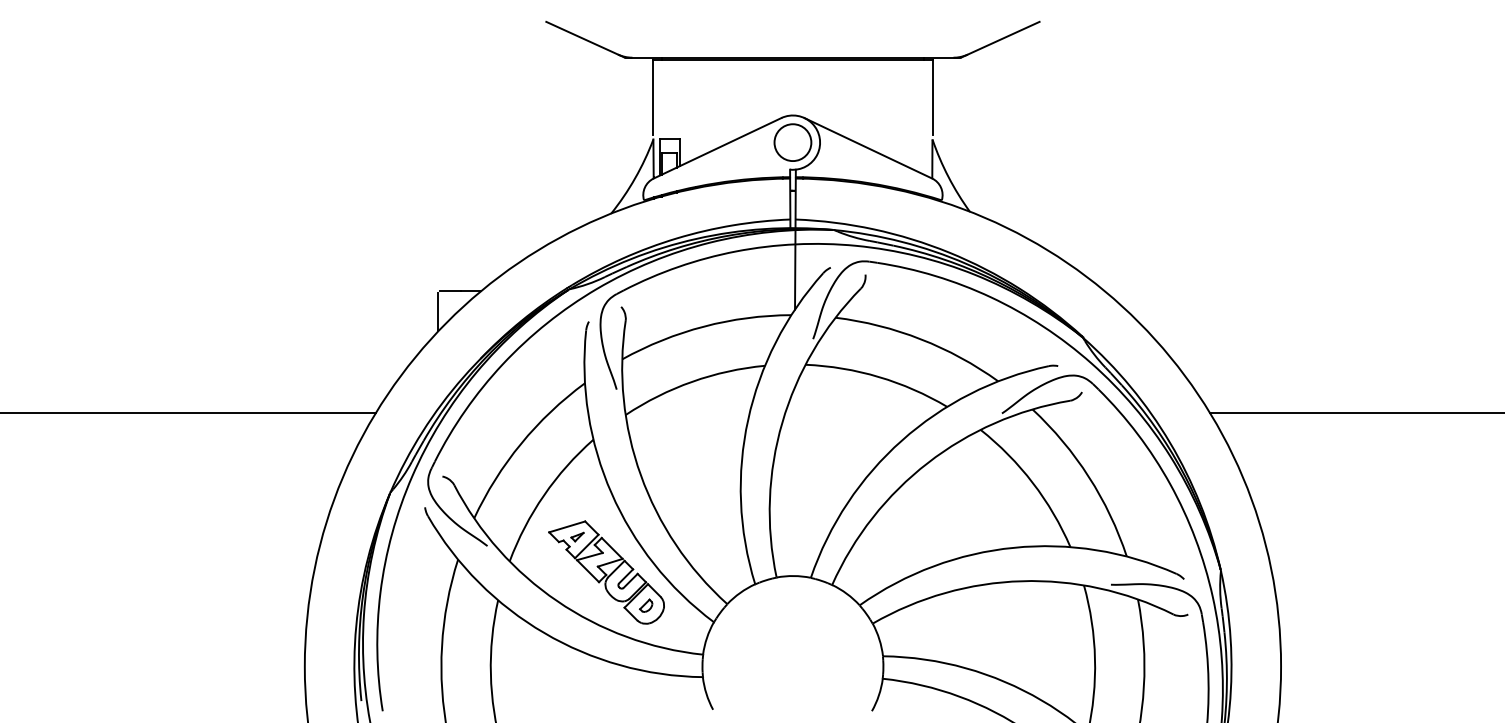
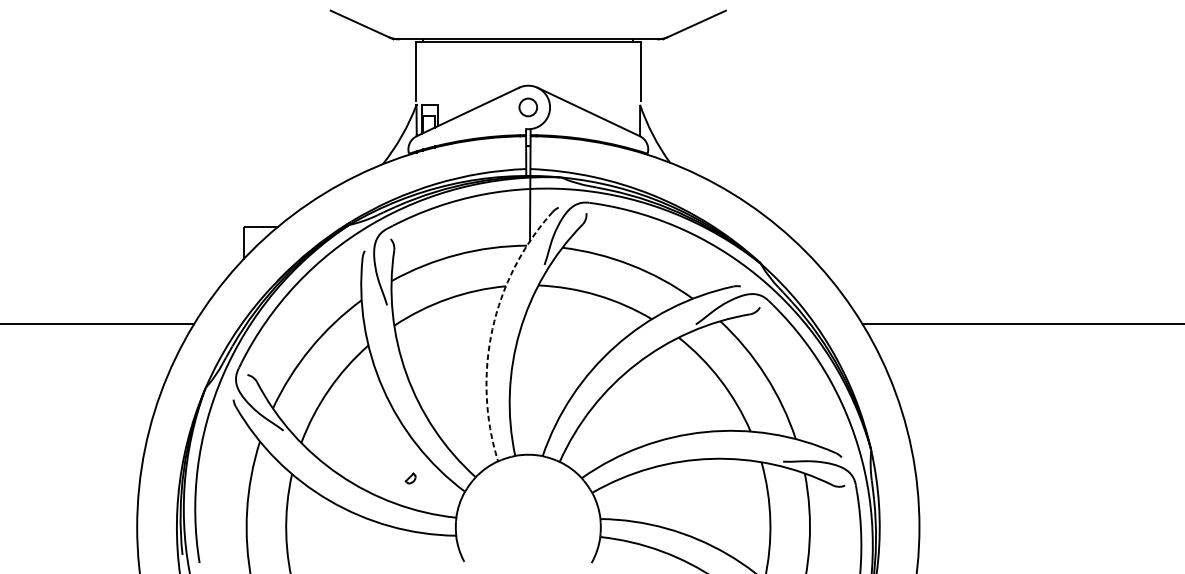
circle: (792, 142) -> (527, 107), size x0.6
arc: (748, 419) -> (492, 329), solid -> dashed
part: (606, 572) -> (378, 451), removed

